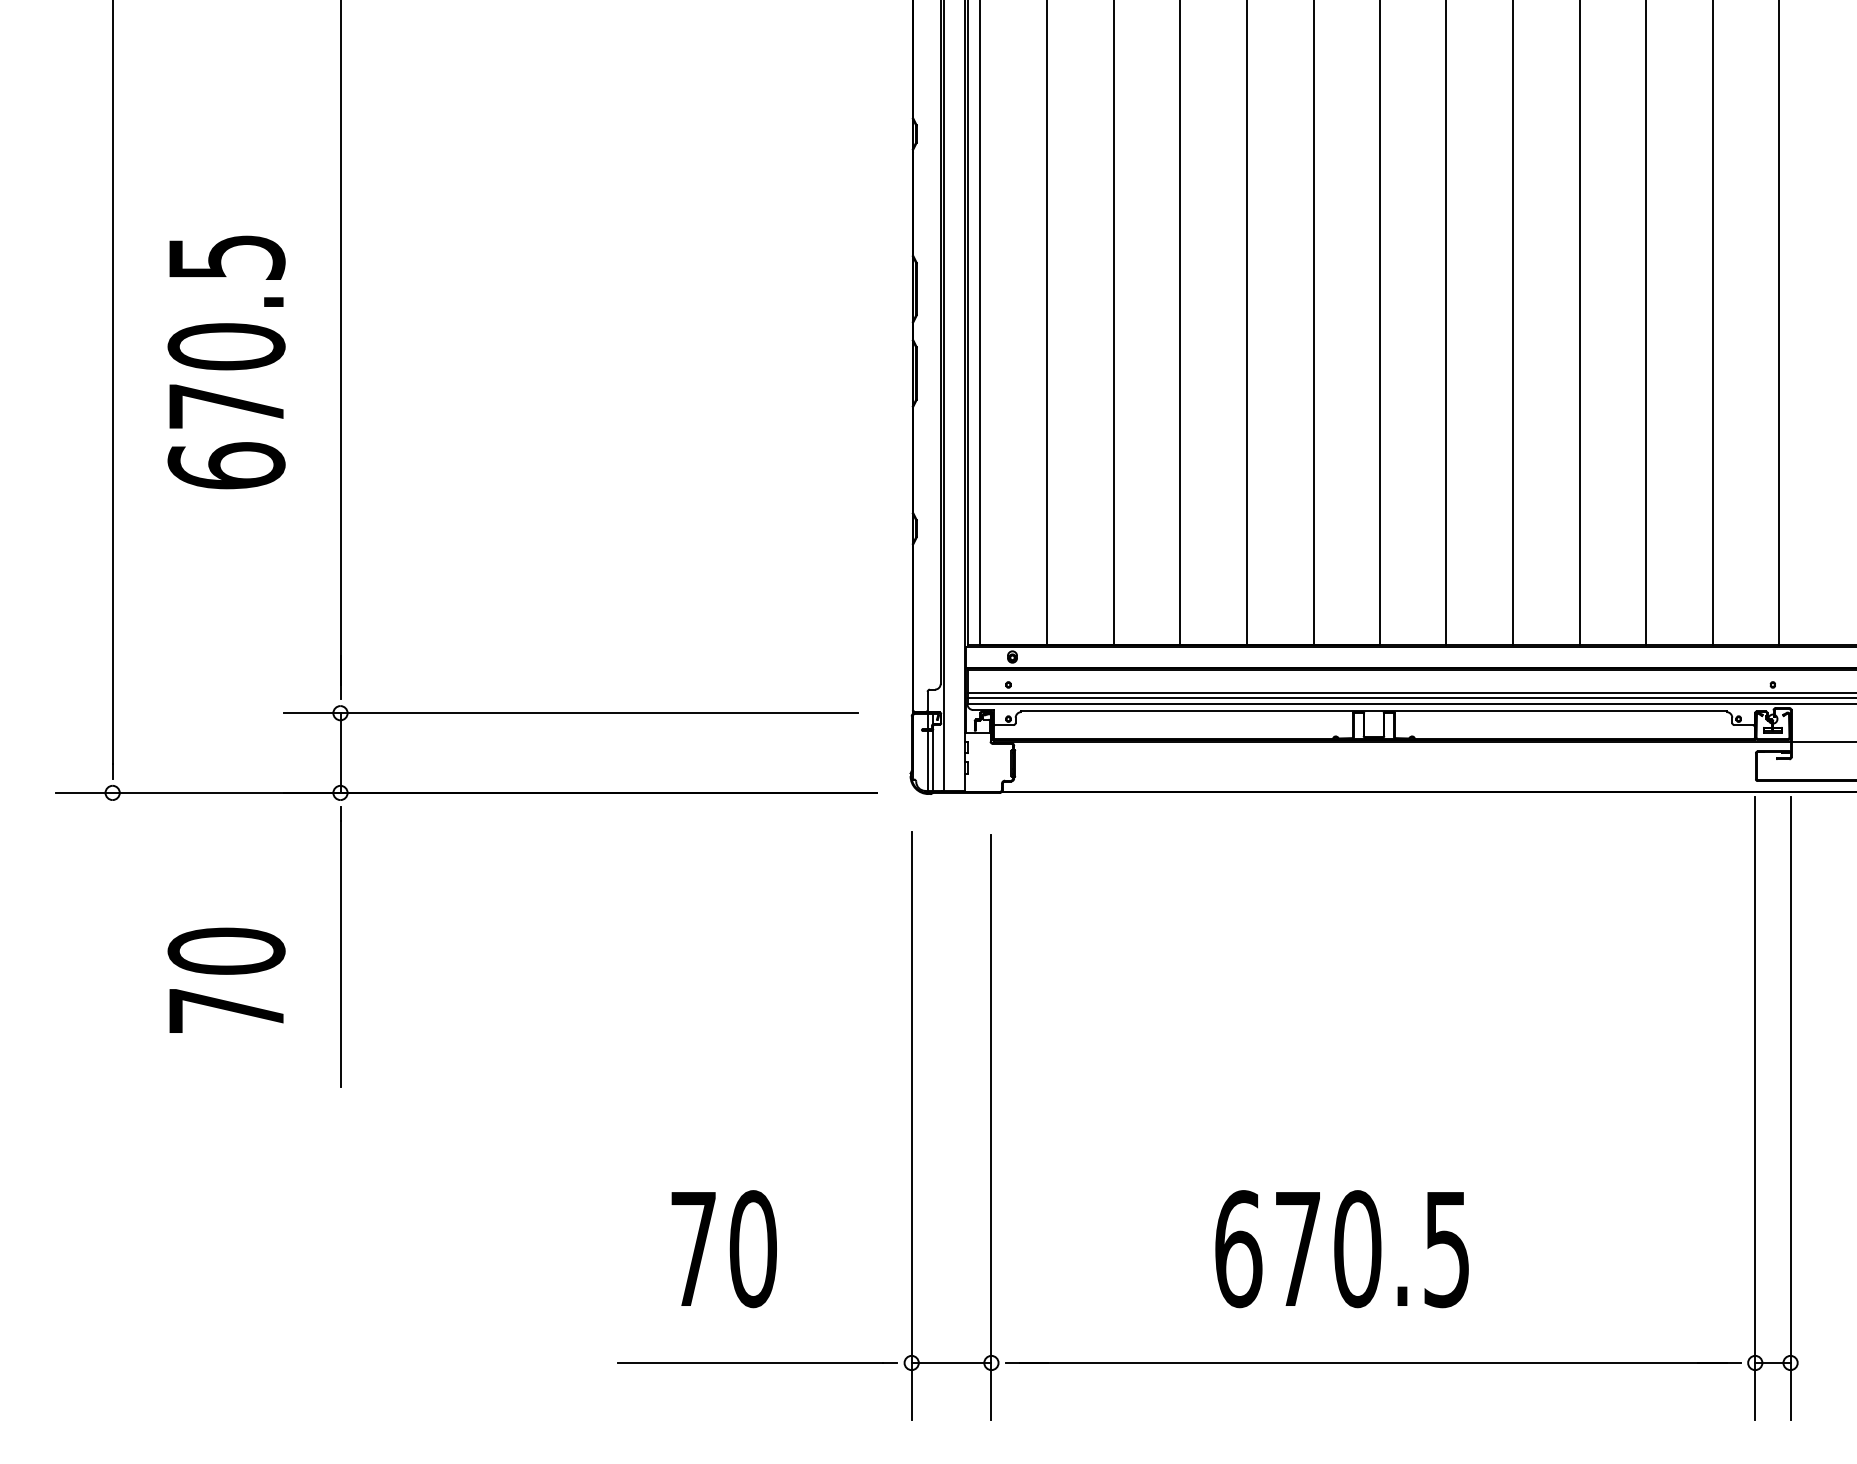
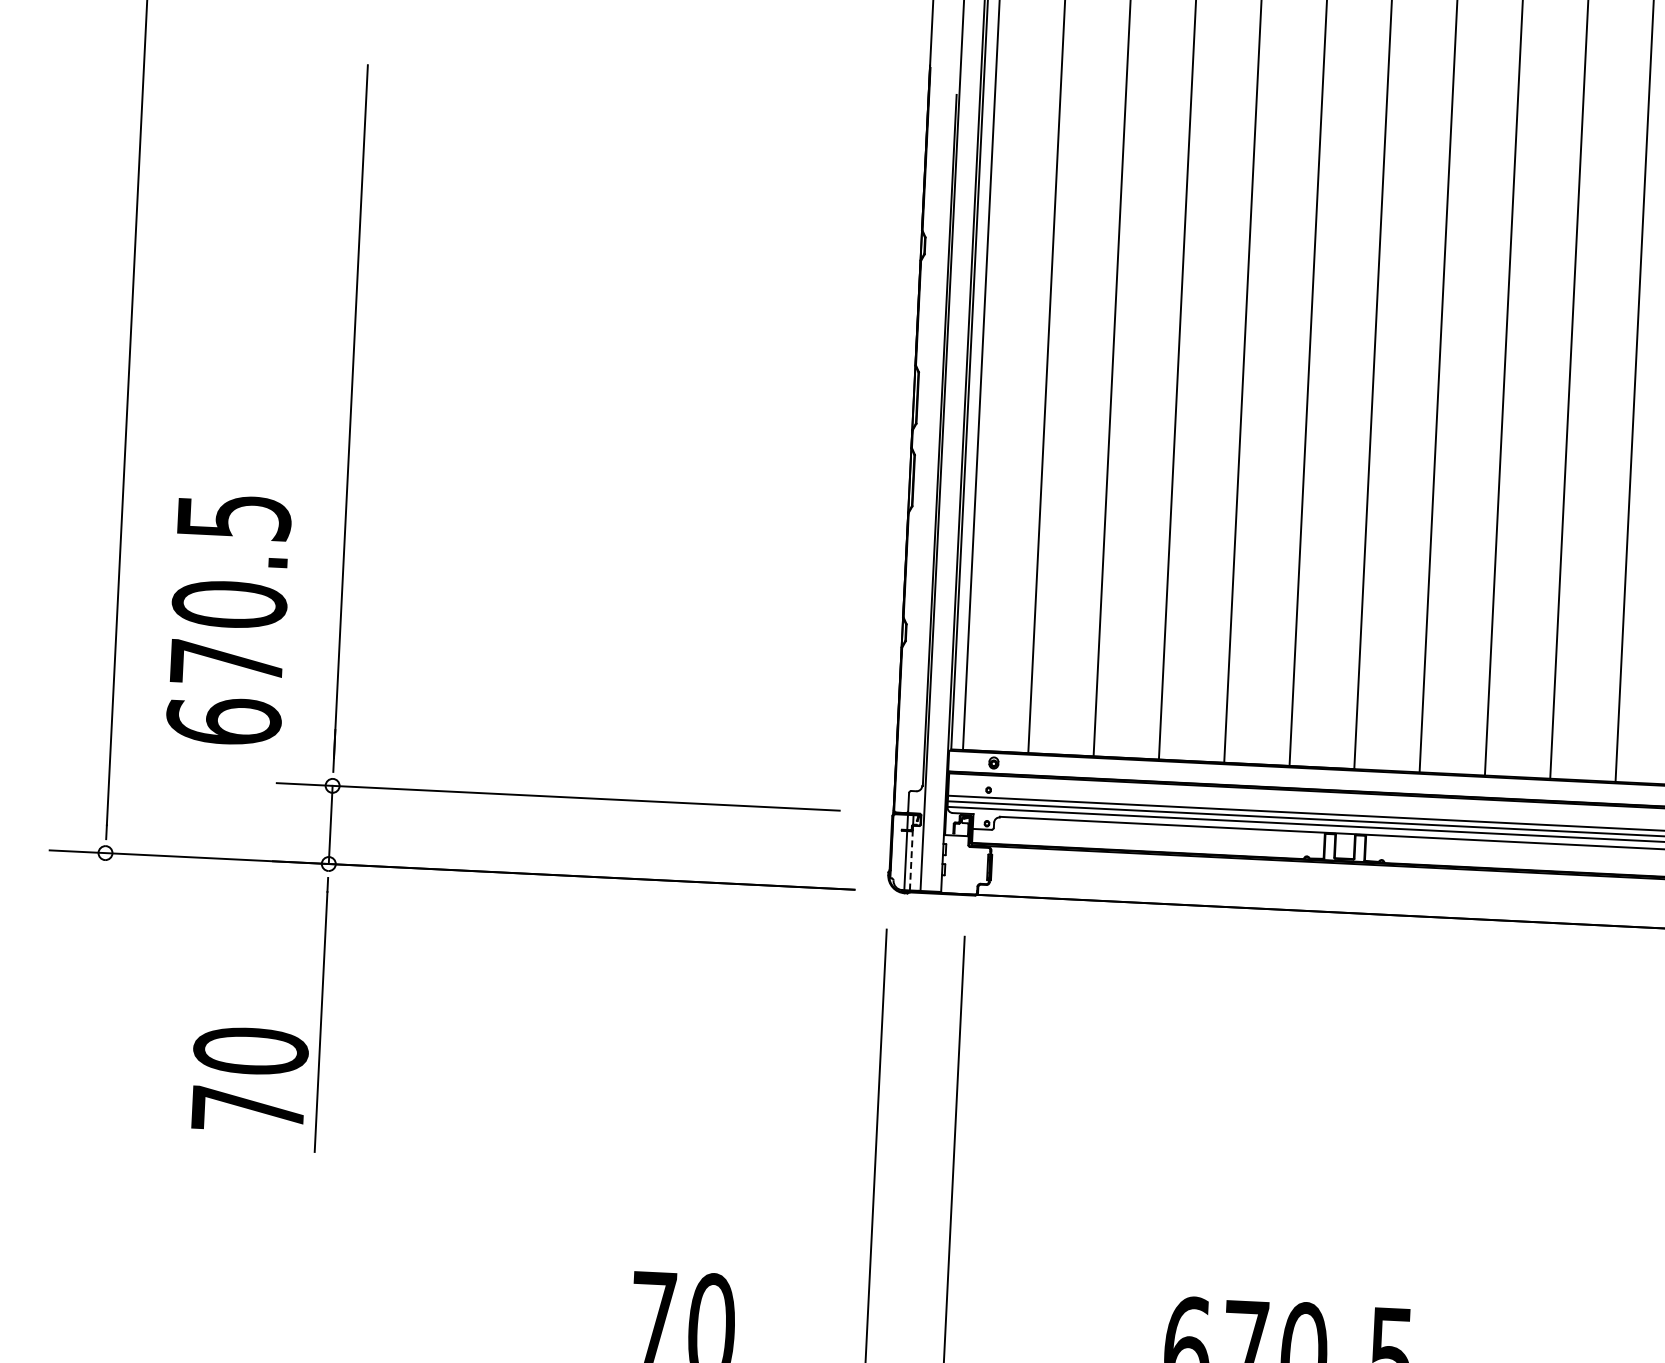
text: (226, 362) -> (228, 619), moved
line: (933, 757) -> (911, 857), solid -> dashed
text: (226, 979) -> (249, 1078), moved

